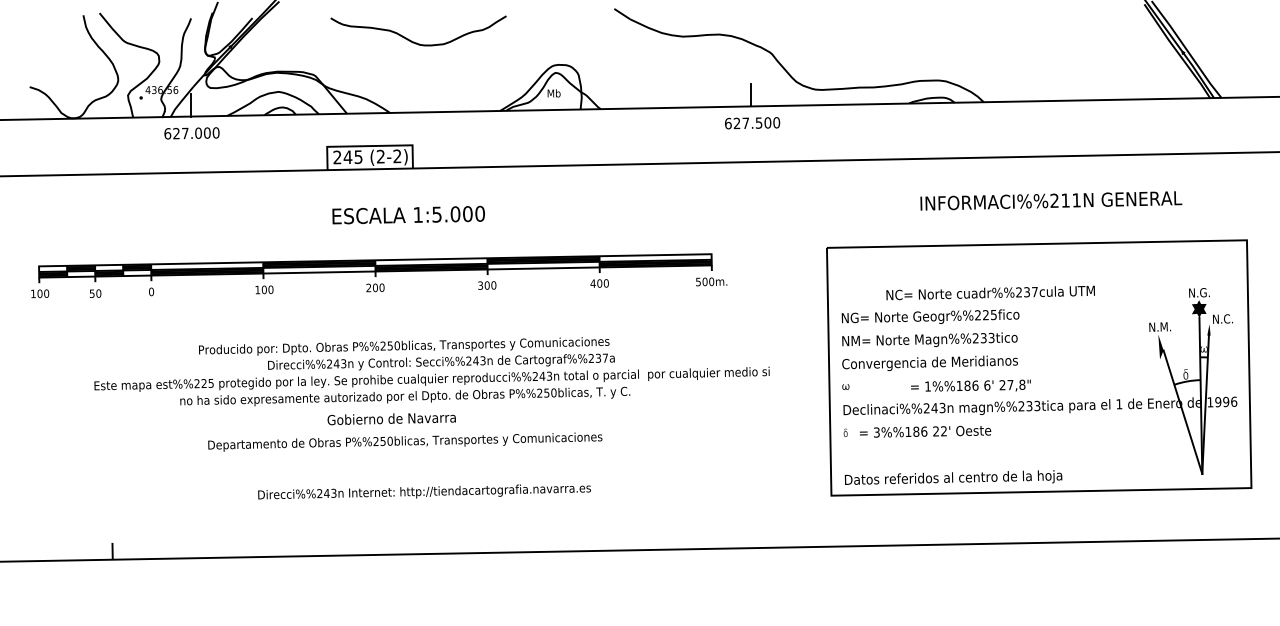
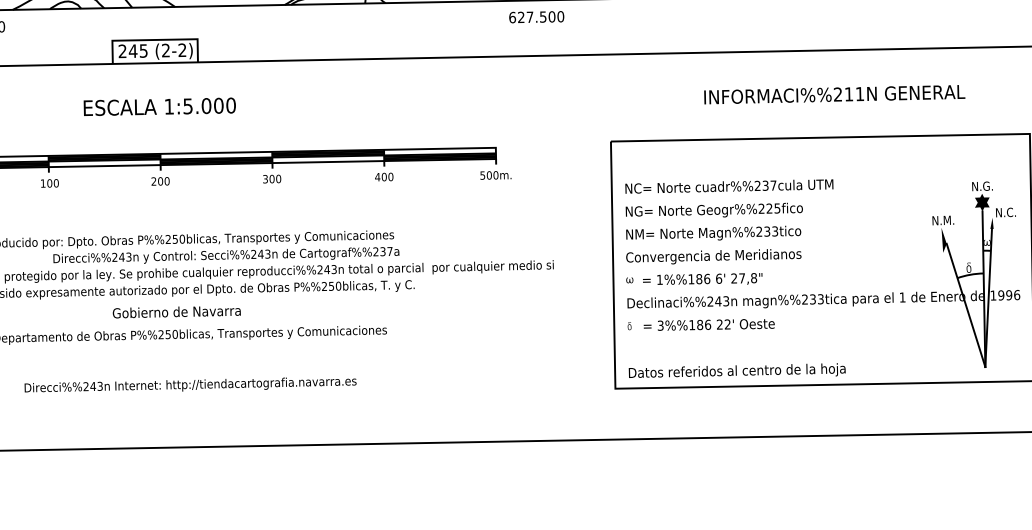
text: (408, 214) -> (159, 106), moved
text: (990, 292) -> (729, 186), moved
text: (970, 385) -> (702, 278), moved
text: (424, 491) -> (190, 384), moved

